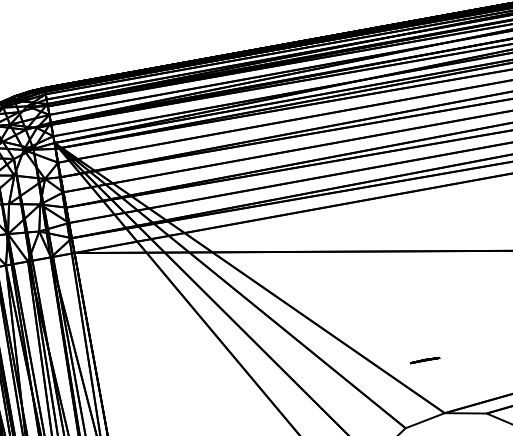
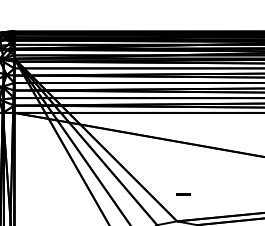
line: (425, 360) -> (183, 194), moved

